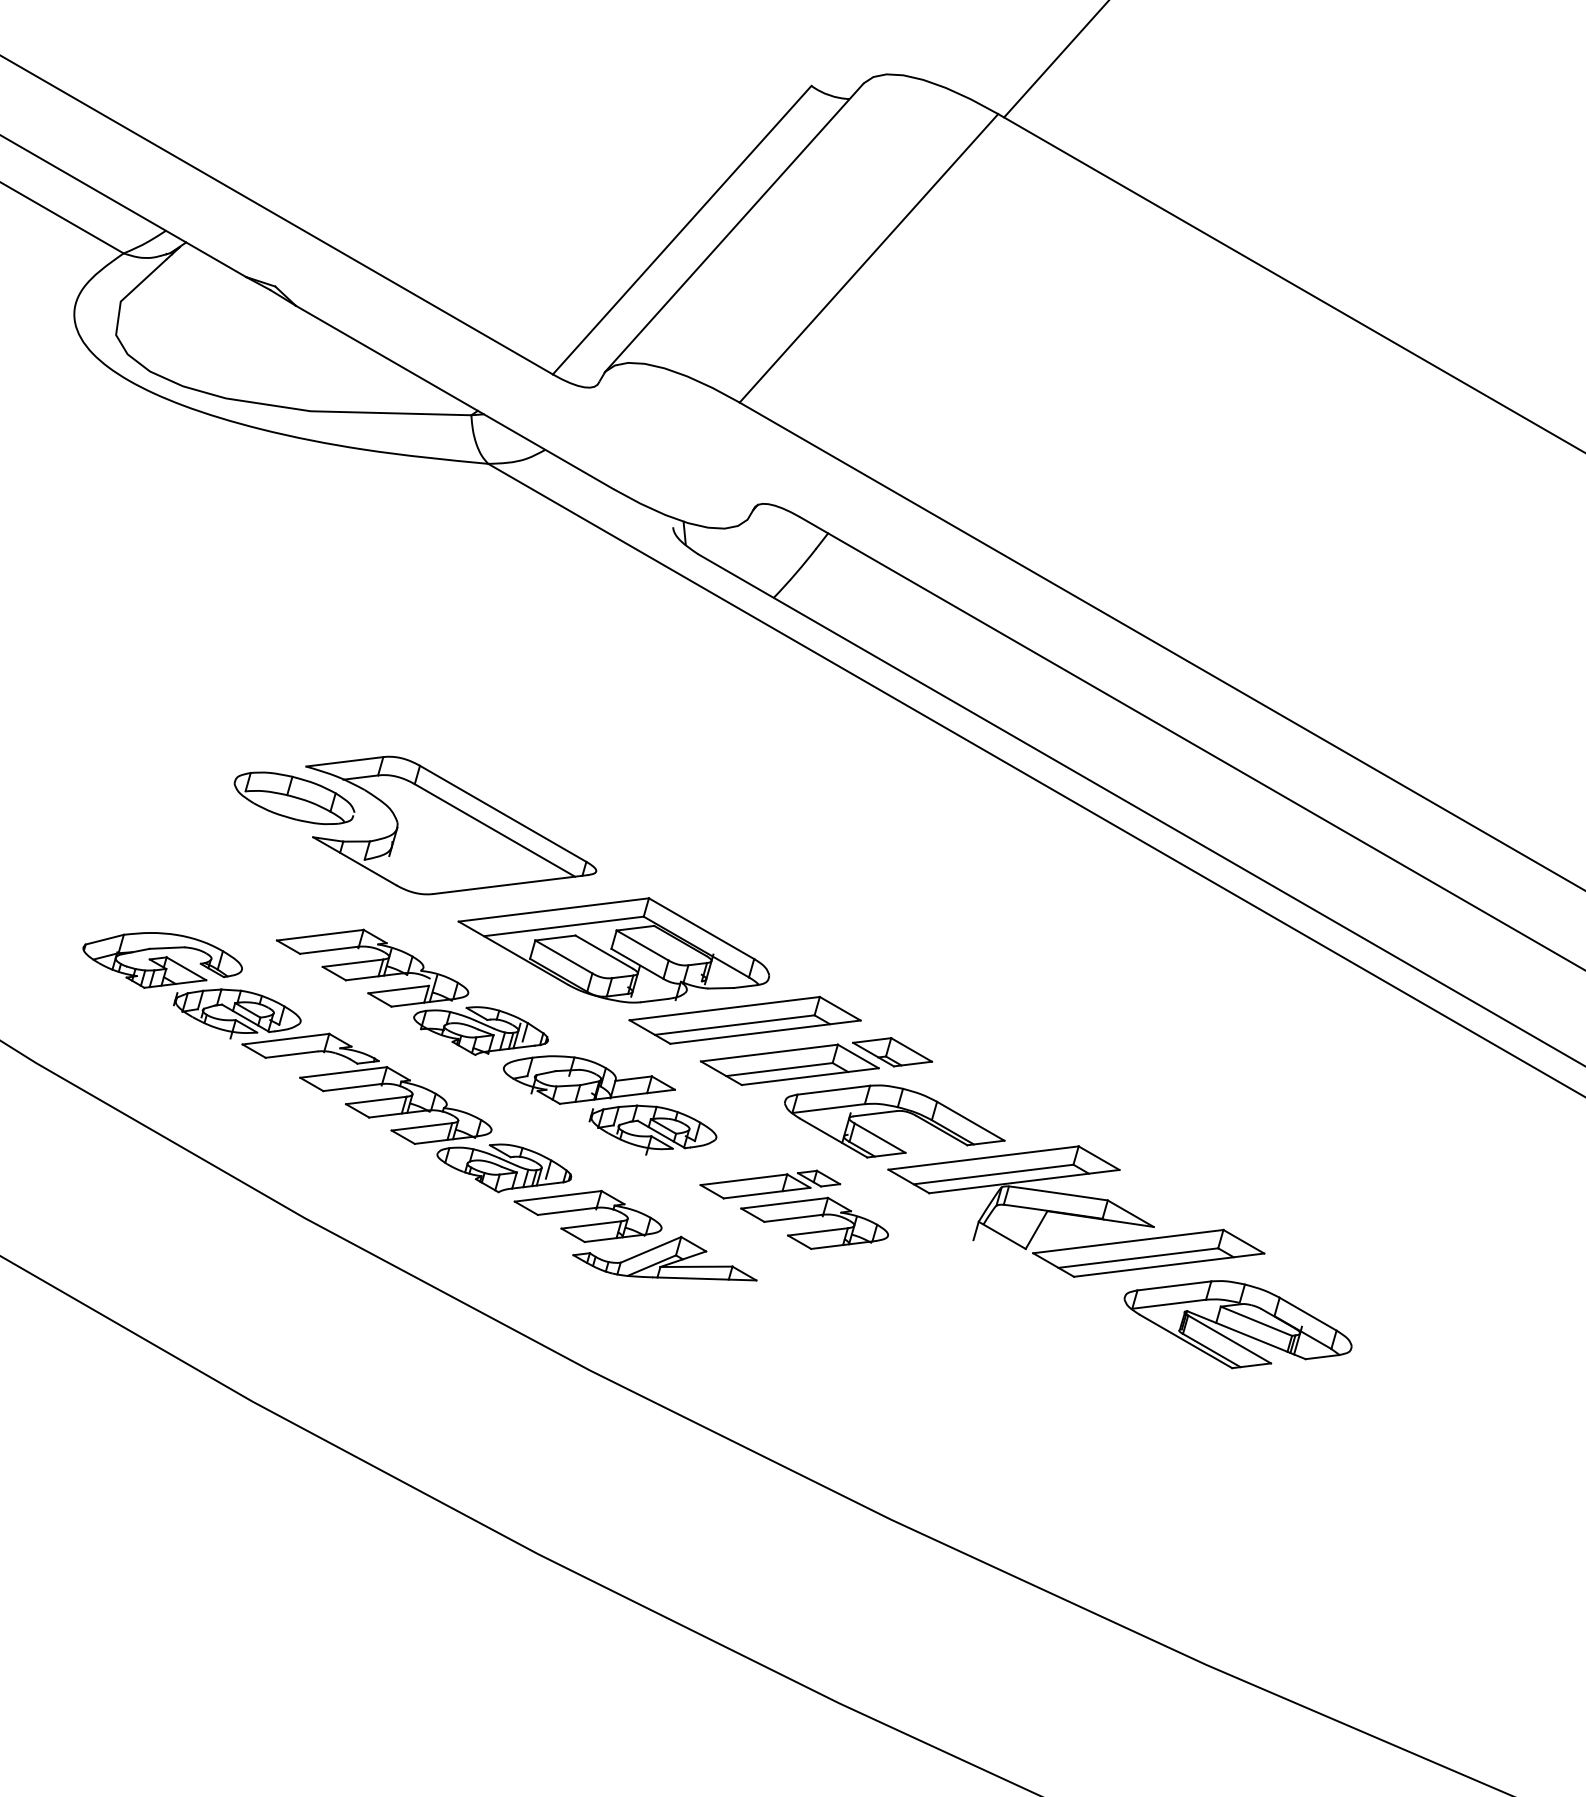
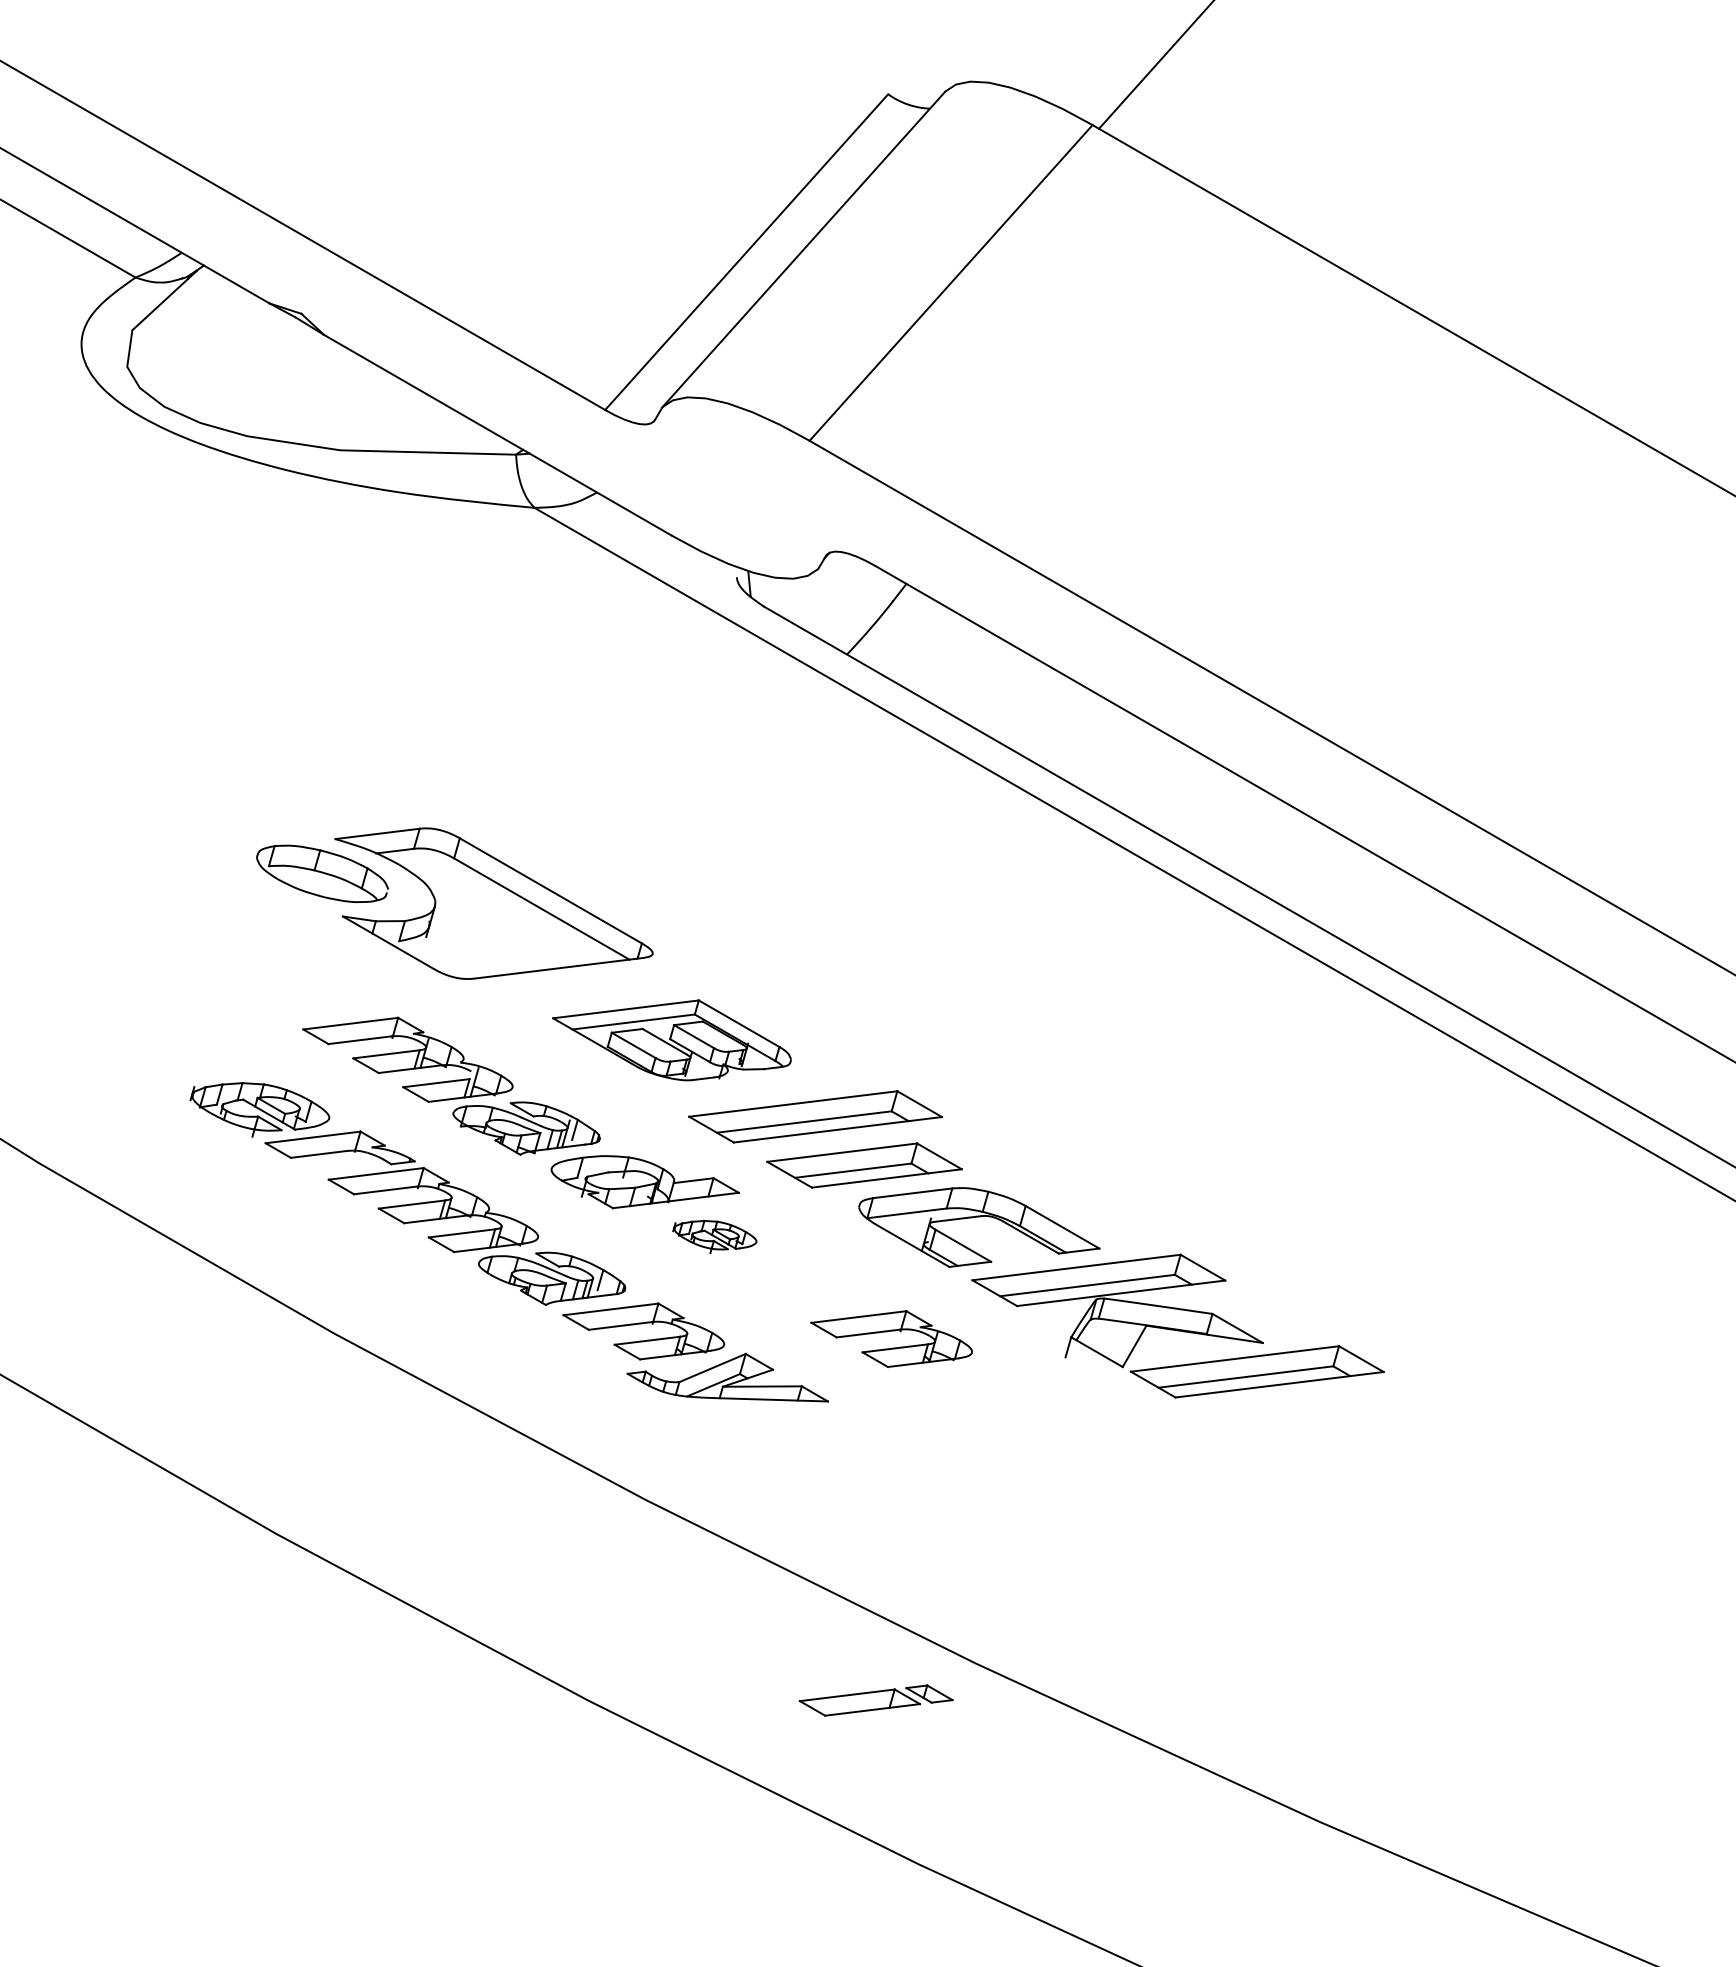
part: (613, 950) -> (671, 1040), size x0.7
part: (162, 960) -> (177, 1051), removed
part: (892, 1052) -> (976, 1151), removed
part: (652, 1129) -> (714, 1236), size x0.6
part: (769, 1184) -> (875, 1700), moved
part: (1238, 1324) -> (1355, 1449), removed

